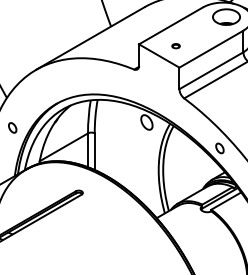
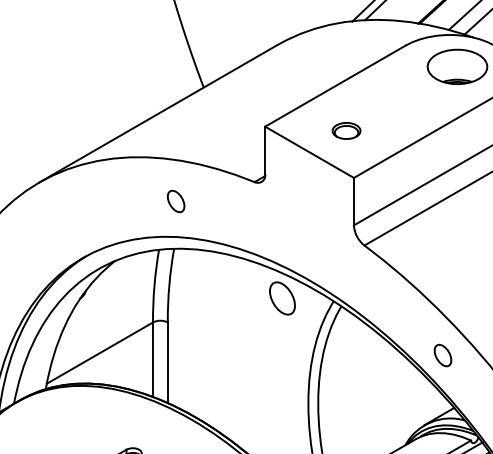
part: (175, 45) -> (345, 129), size x1.67
part: (98, 78) -> (176, 201), added

